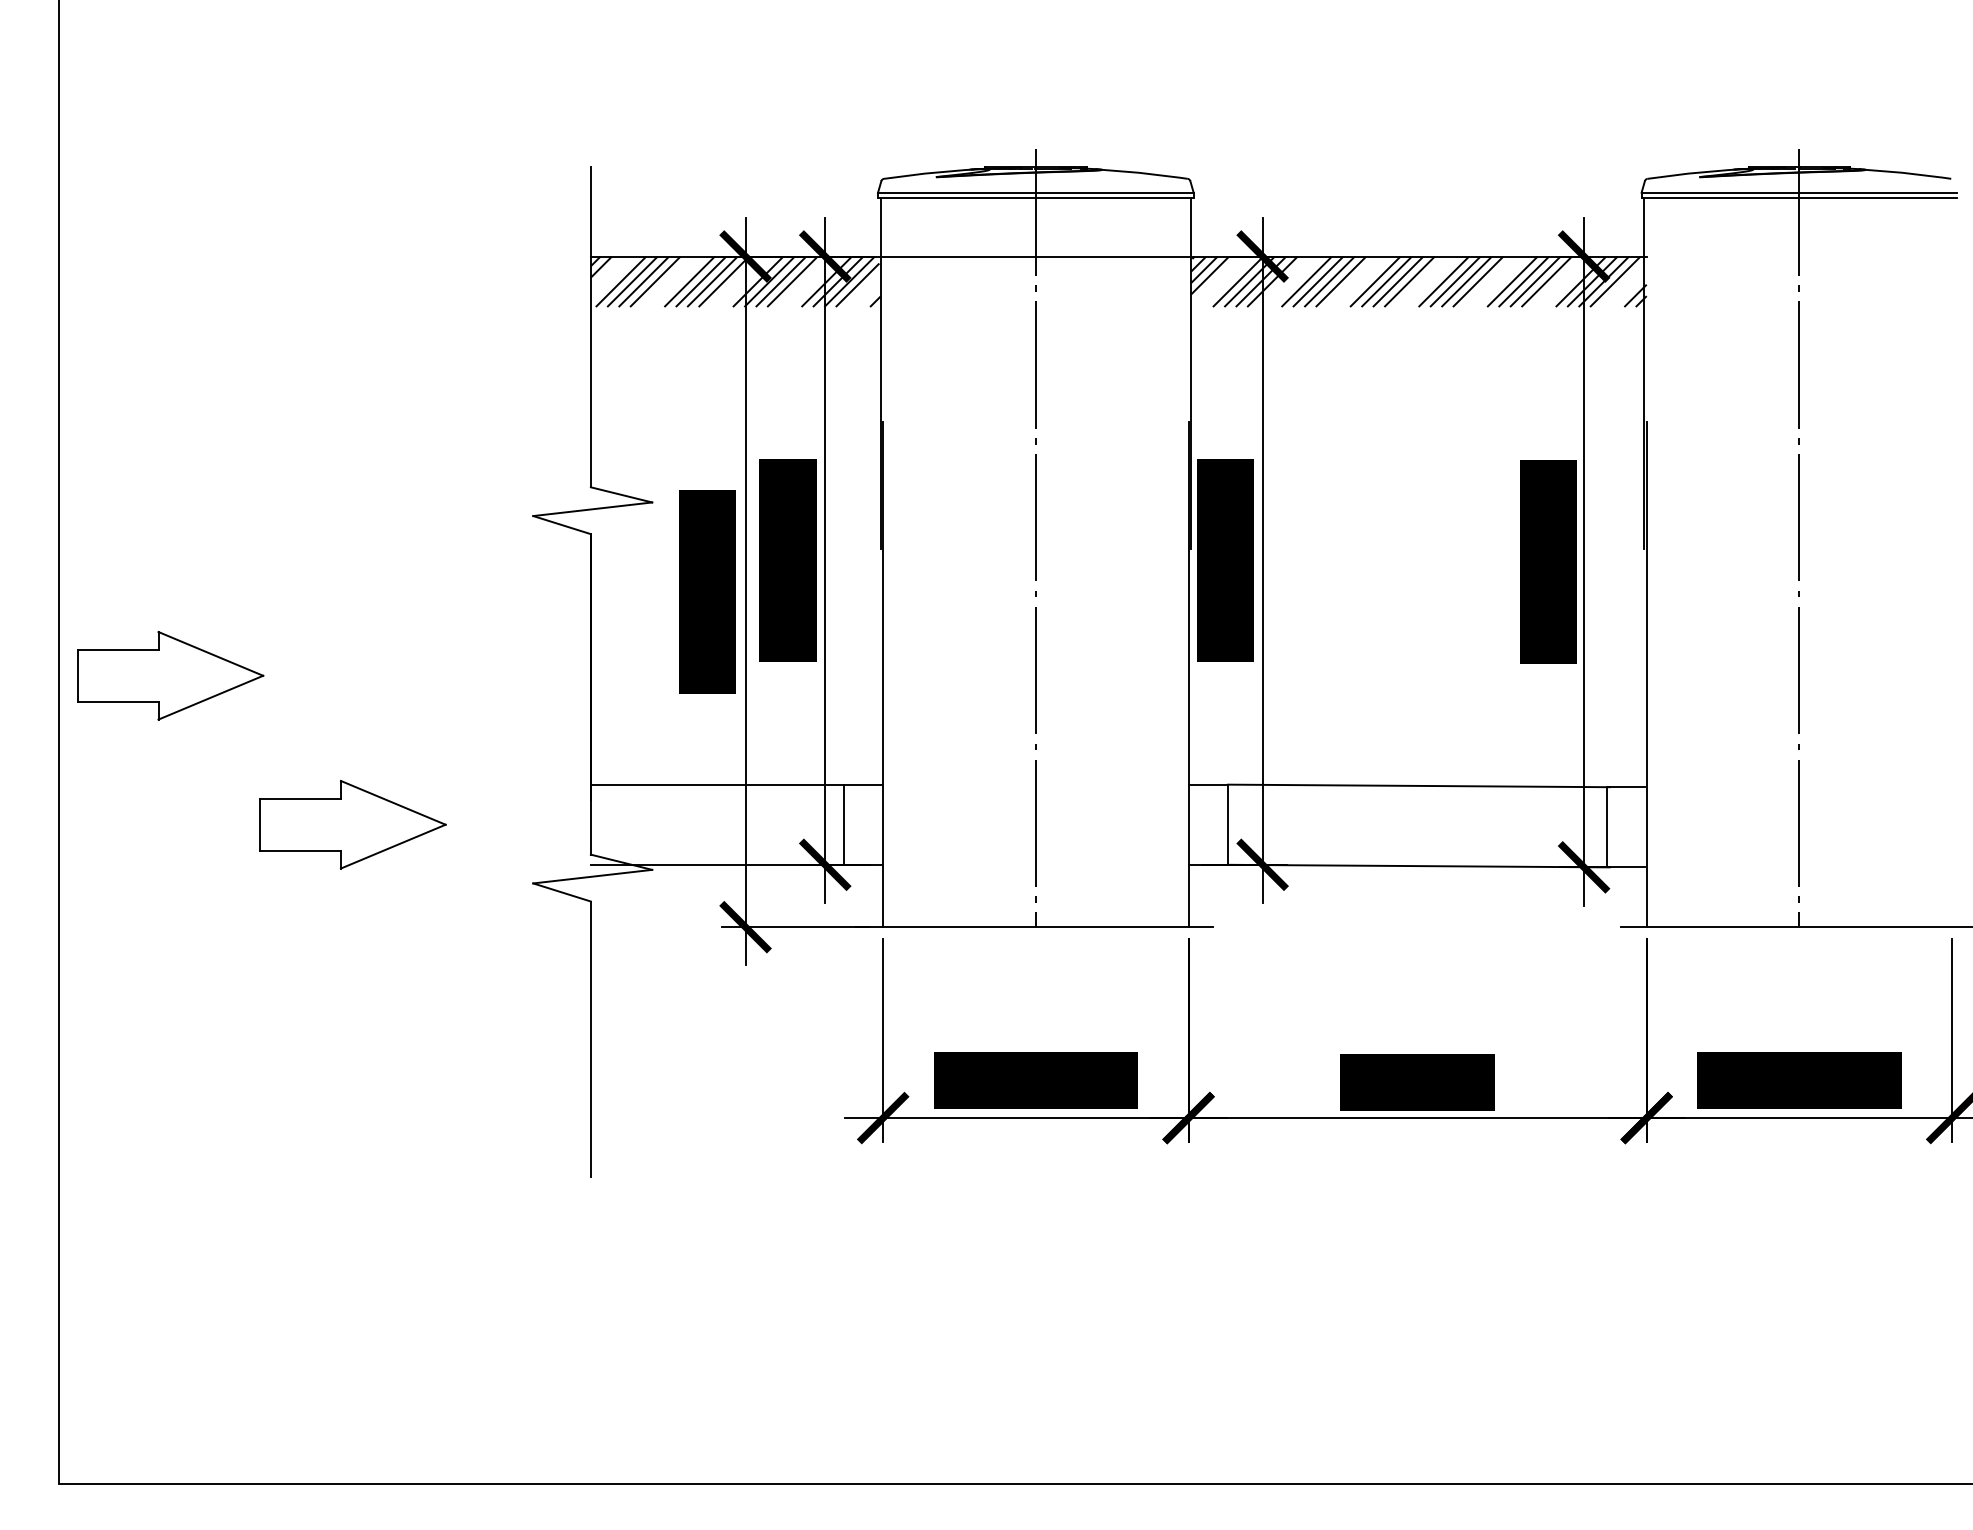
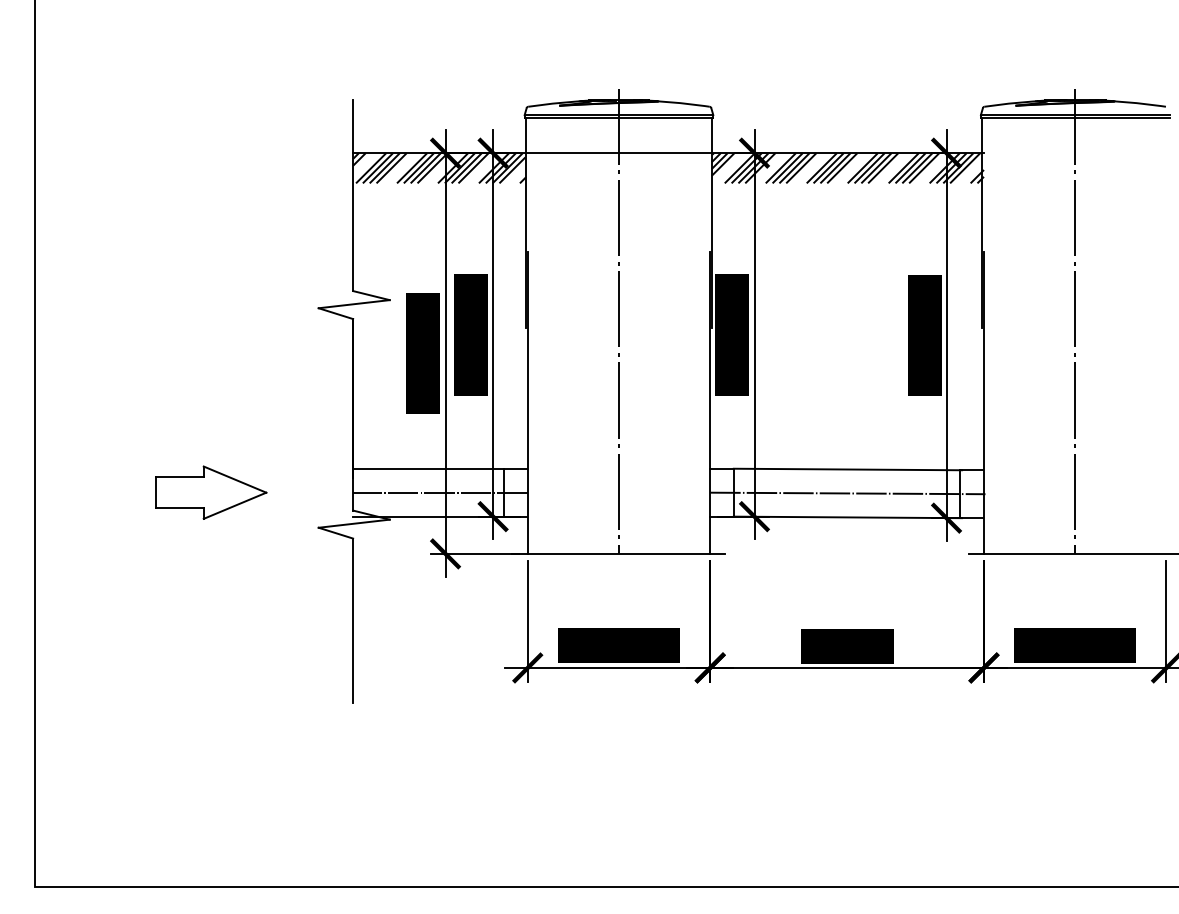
part: (171, 675) -> (102, 403), removed
line: (737, 824) -> (440, 492), added
line: (1418, 826) -> (847, 493), added

